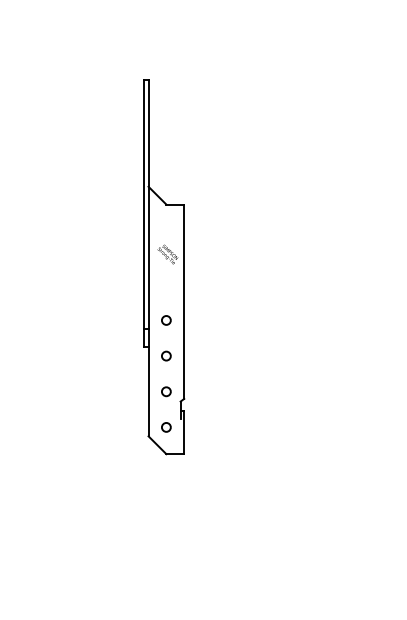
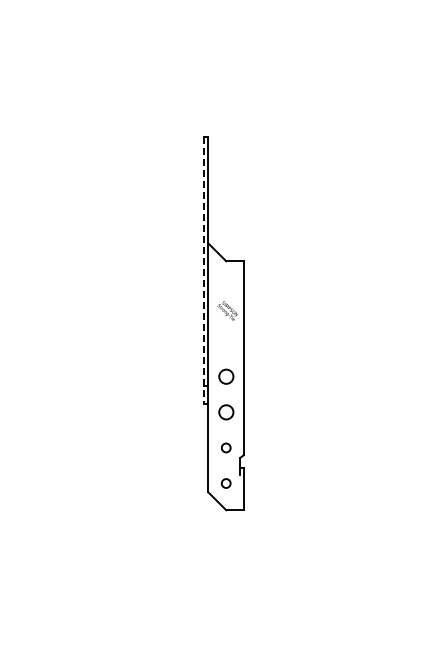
line: (143, 213) -> (203, 270), solid -> dashed
circle: (165, 320) -> (225, 376), size x1.6
circle: (165, 356) -> (225, 412), size x1.6

